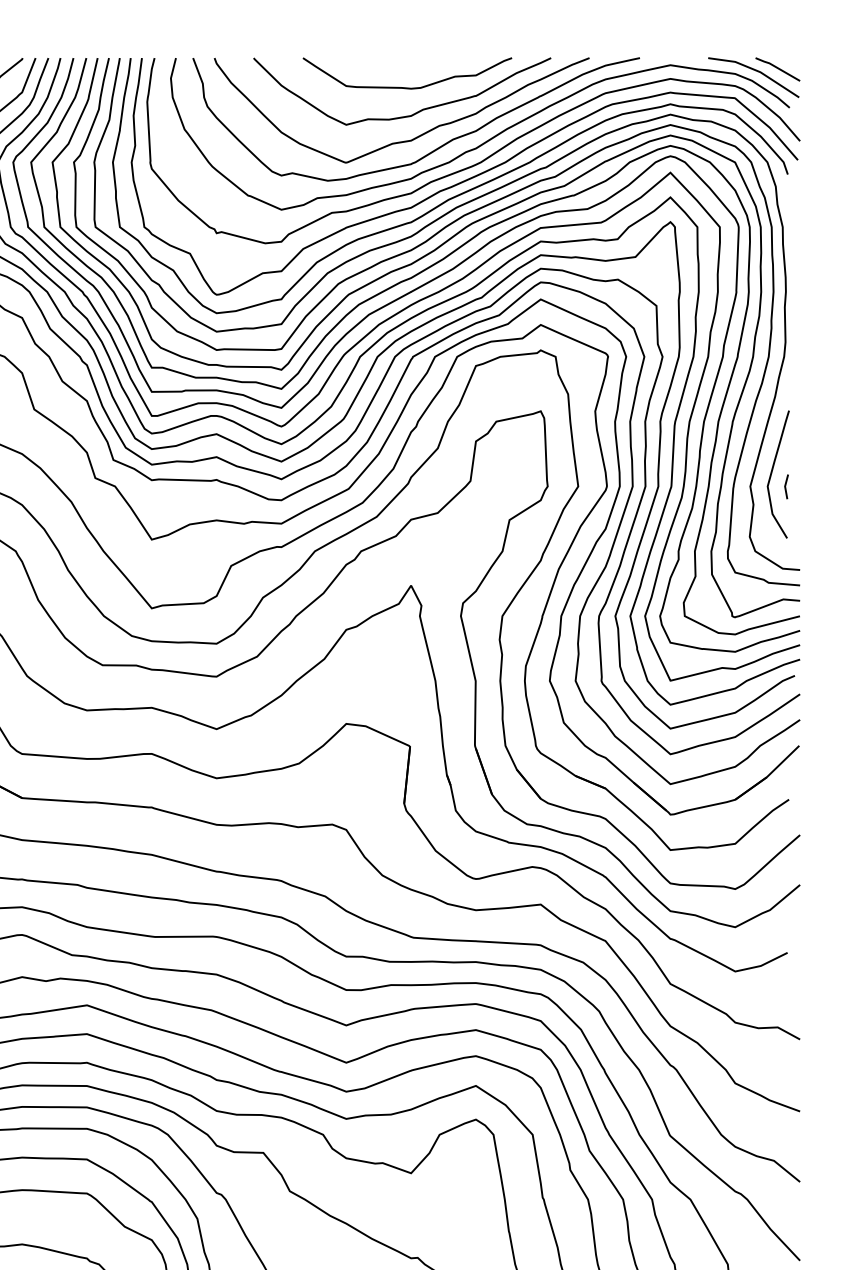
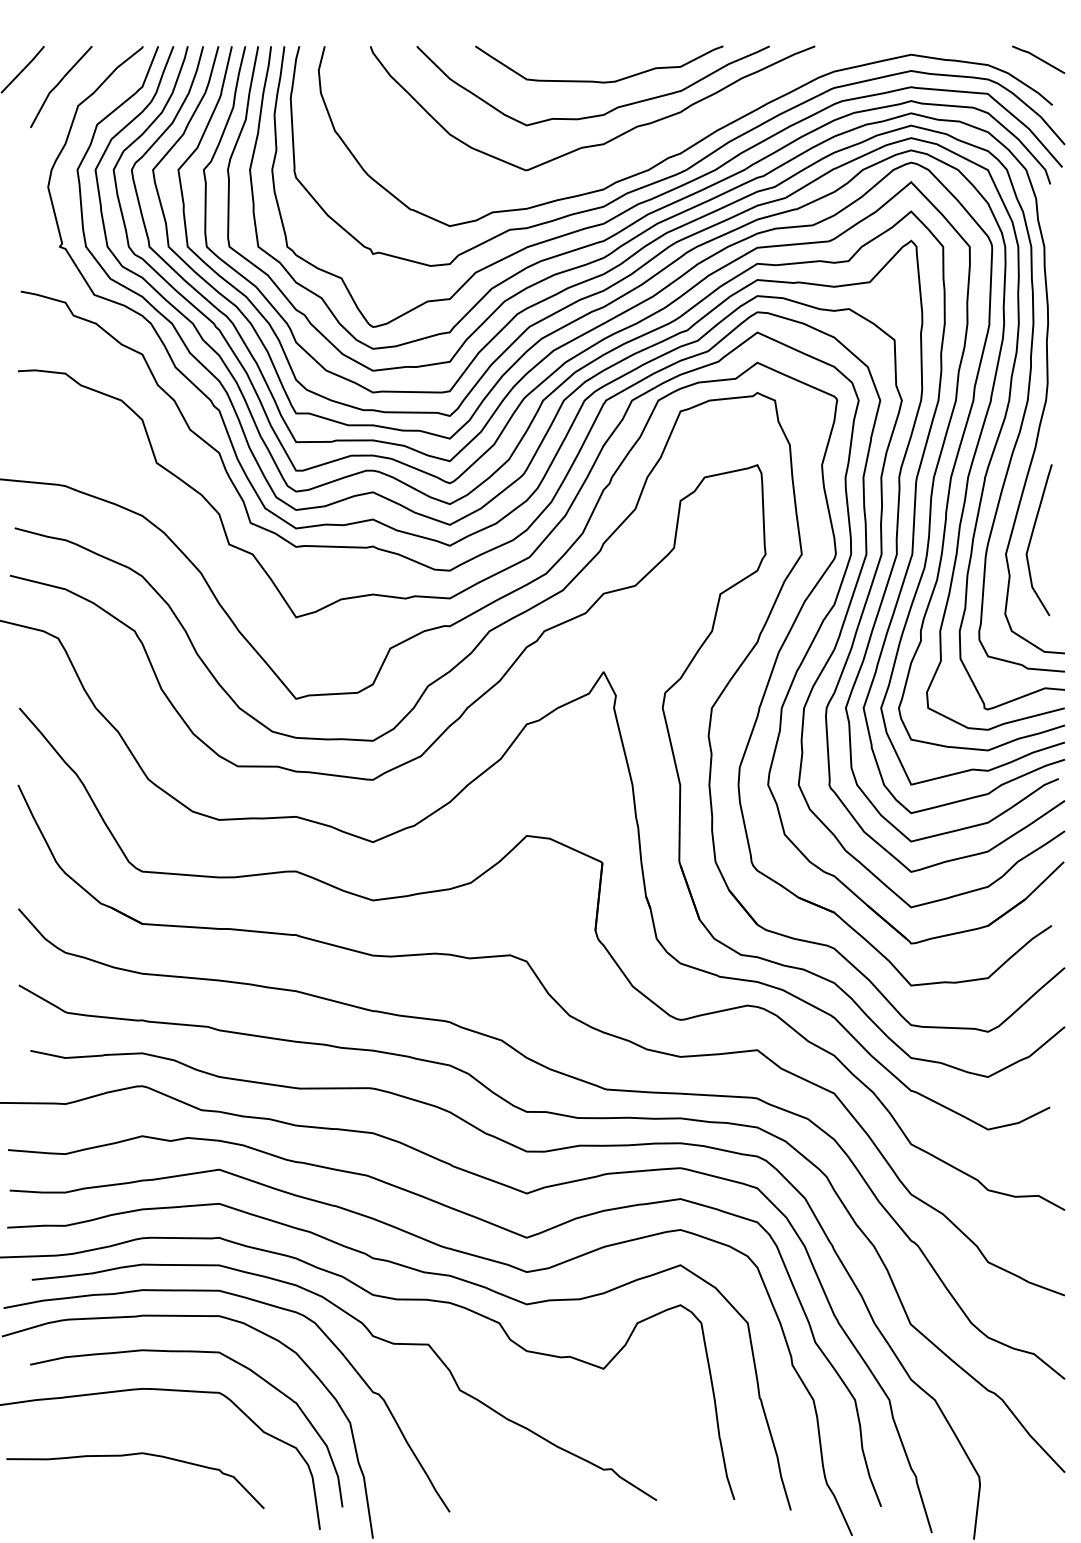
line: (756, 71) -> (1013, 62), removed
curve: (436, 148) -> (633, 153), removed
line: (786, 486) -> (1048, 554), removed

